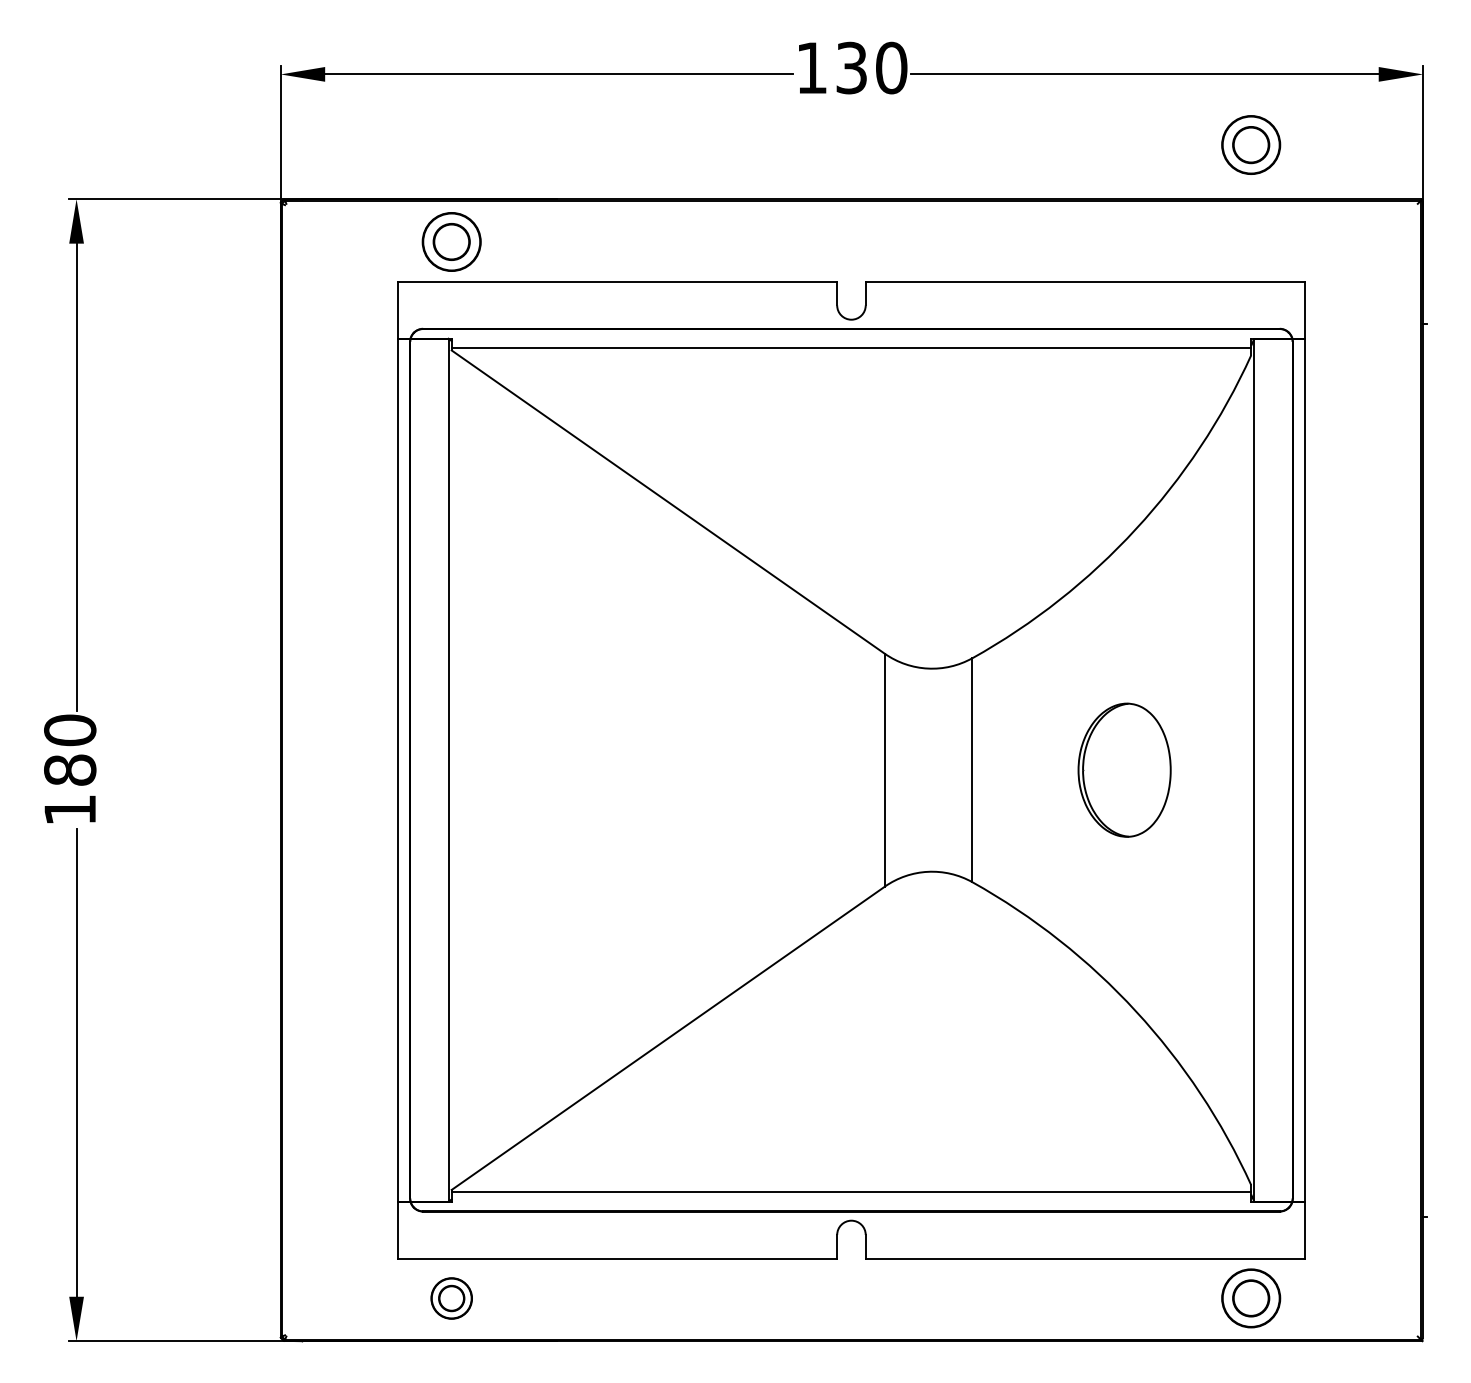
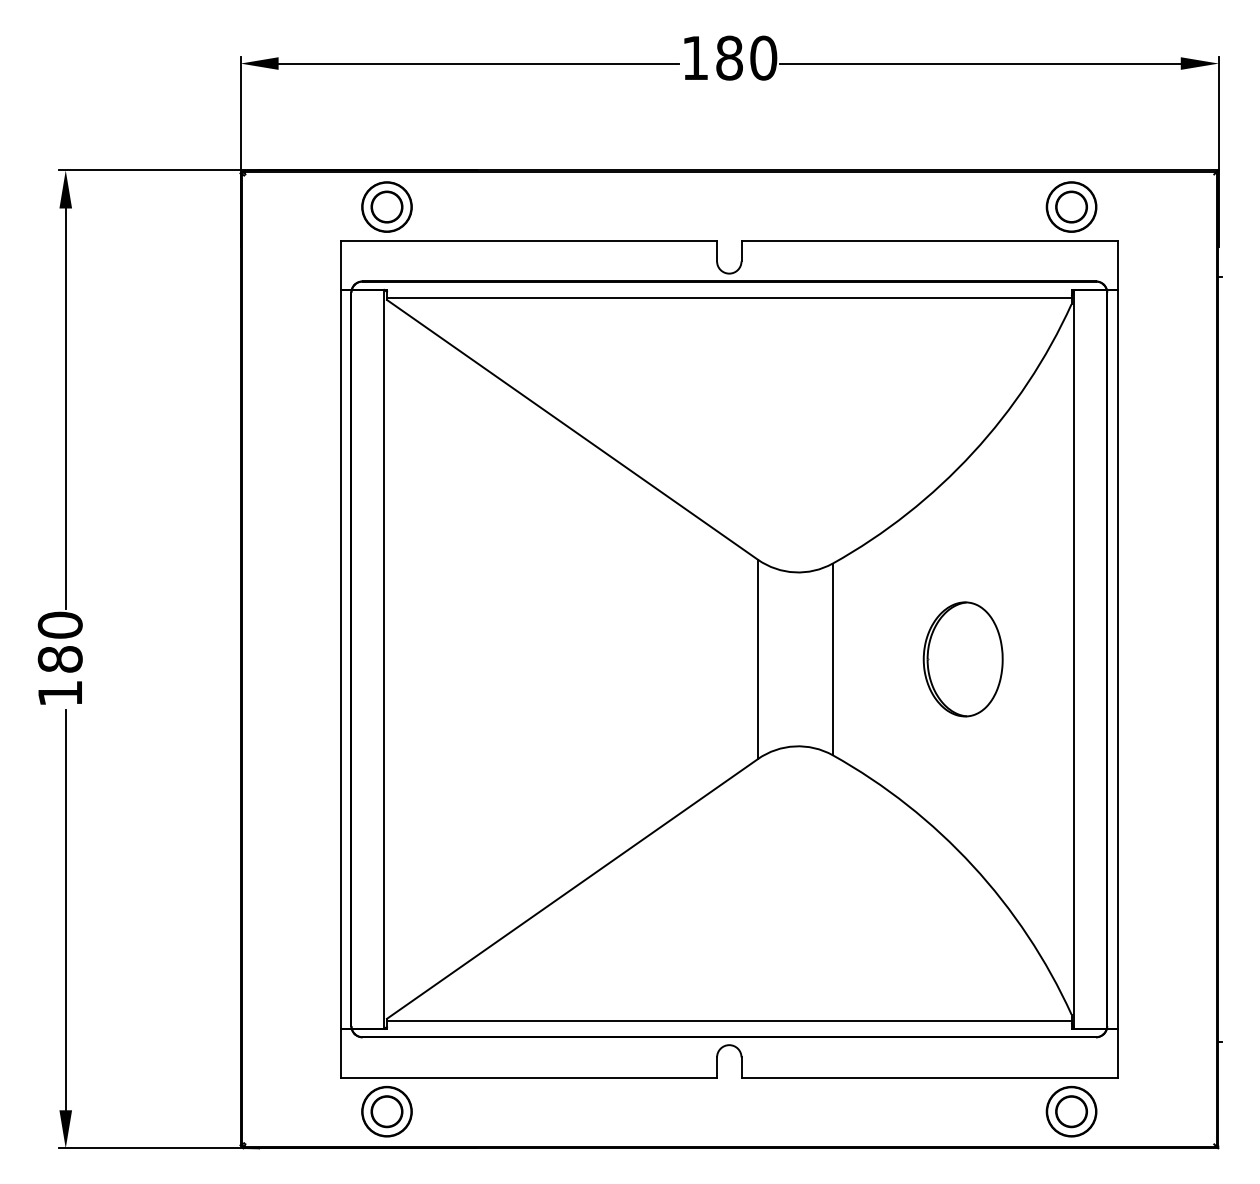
text: (851, 67) -> (729, 57), 130 -> 180
part: (1251, 144) -> (1071, 206), moved
part: (451, 1298) -> (386, 1111), size x1.43

